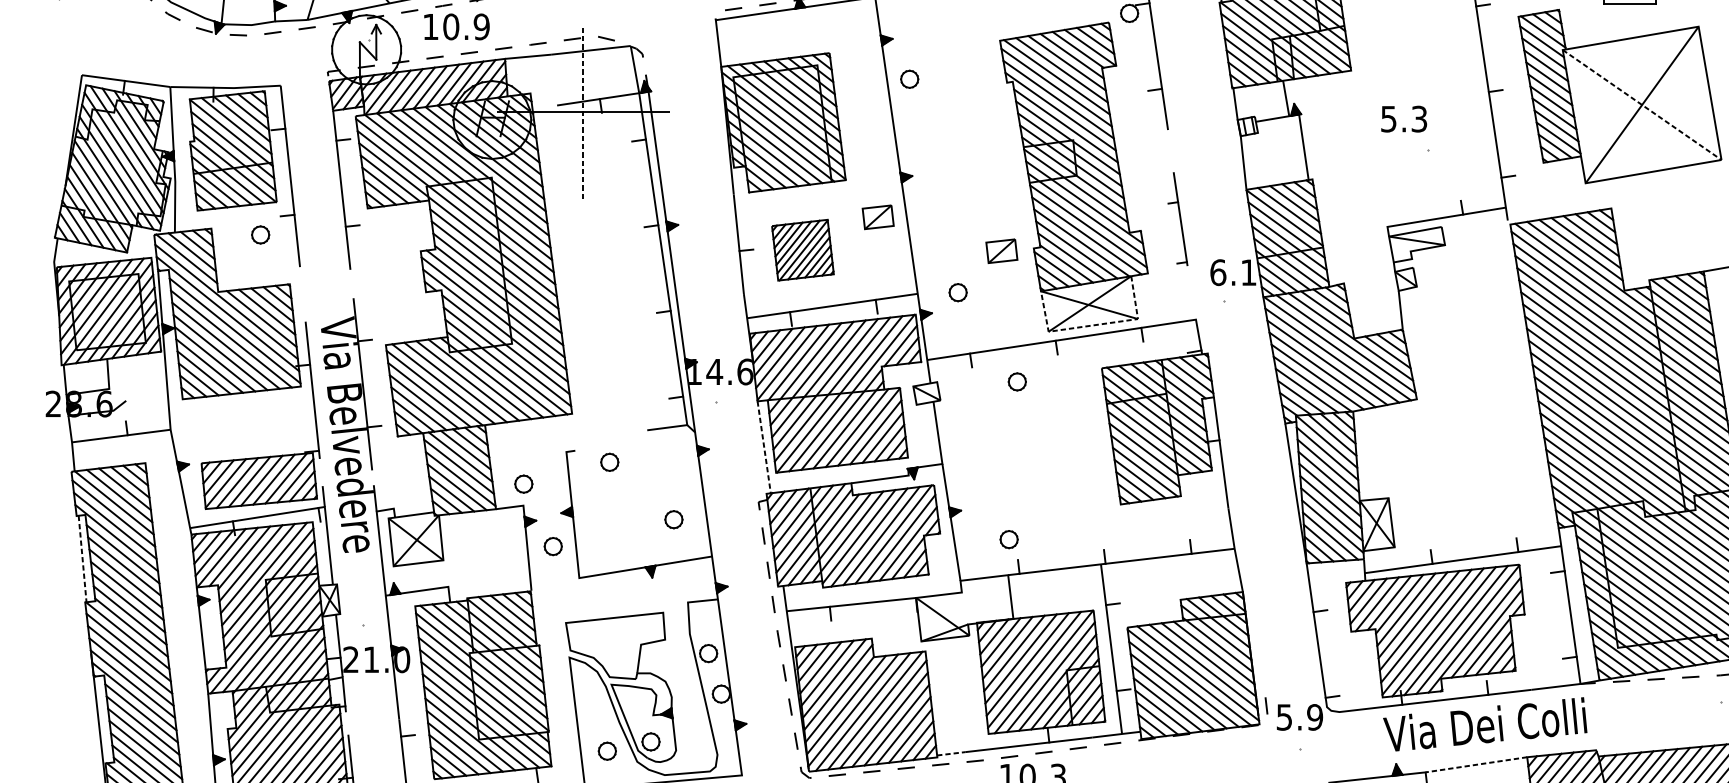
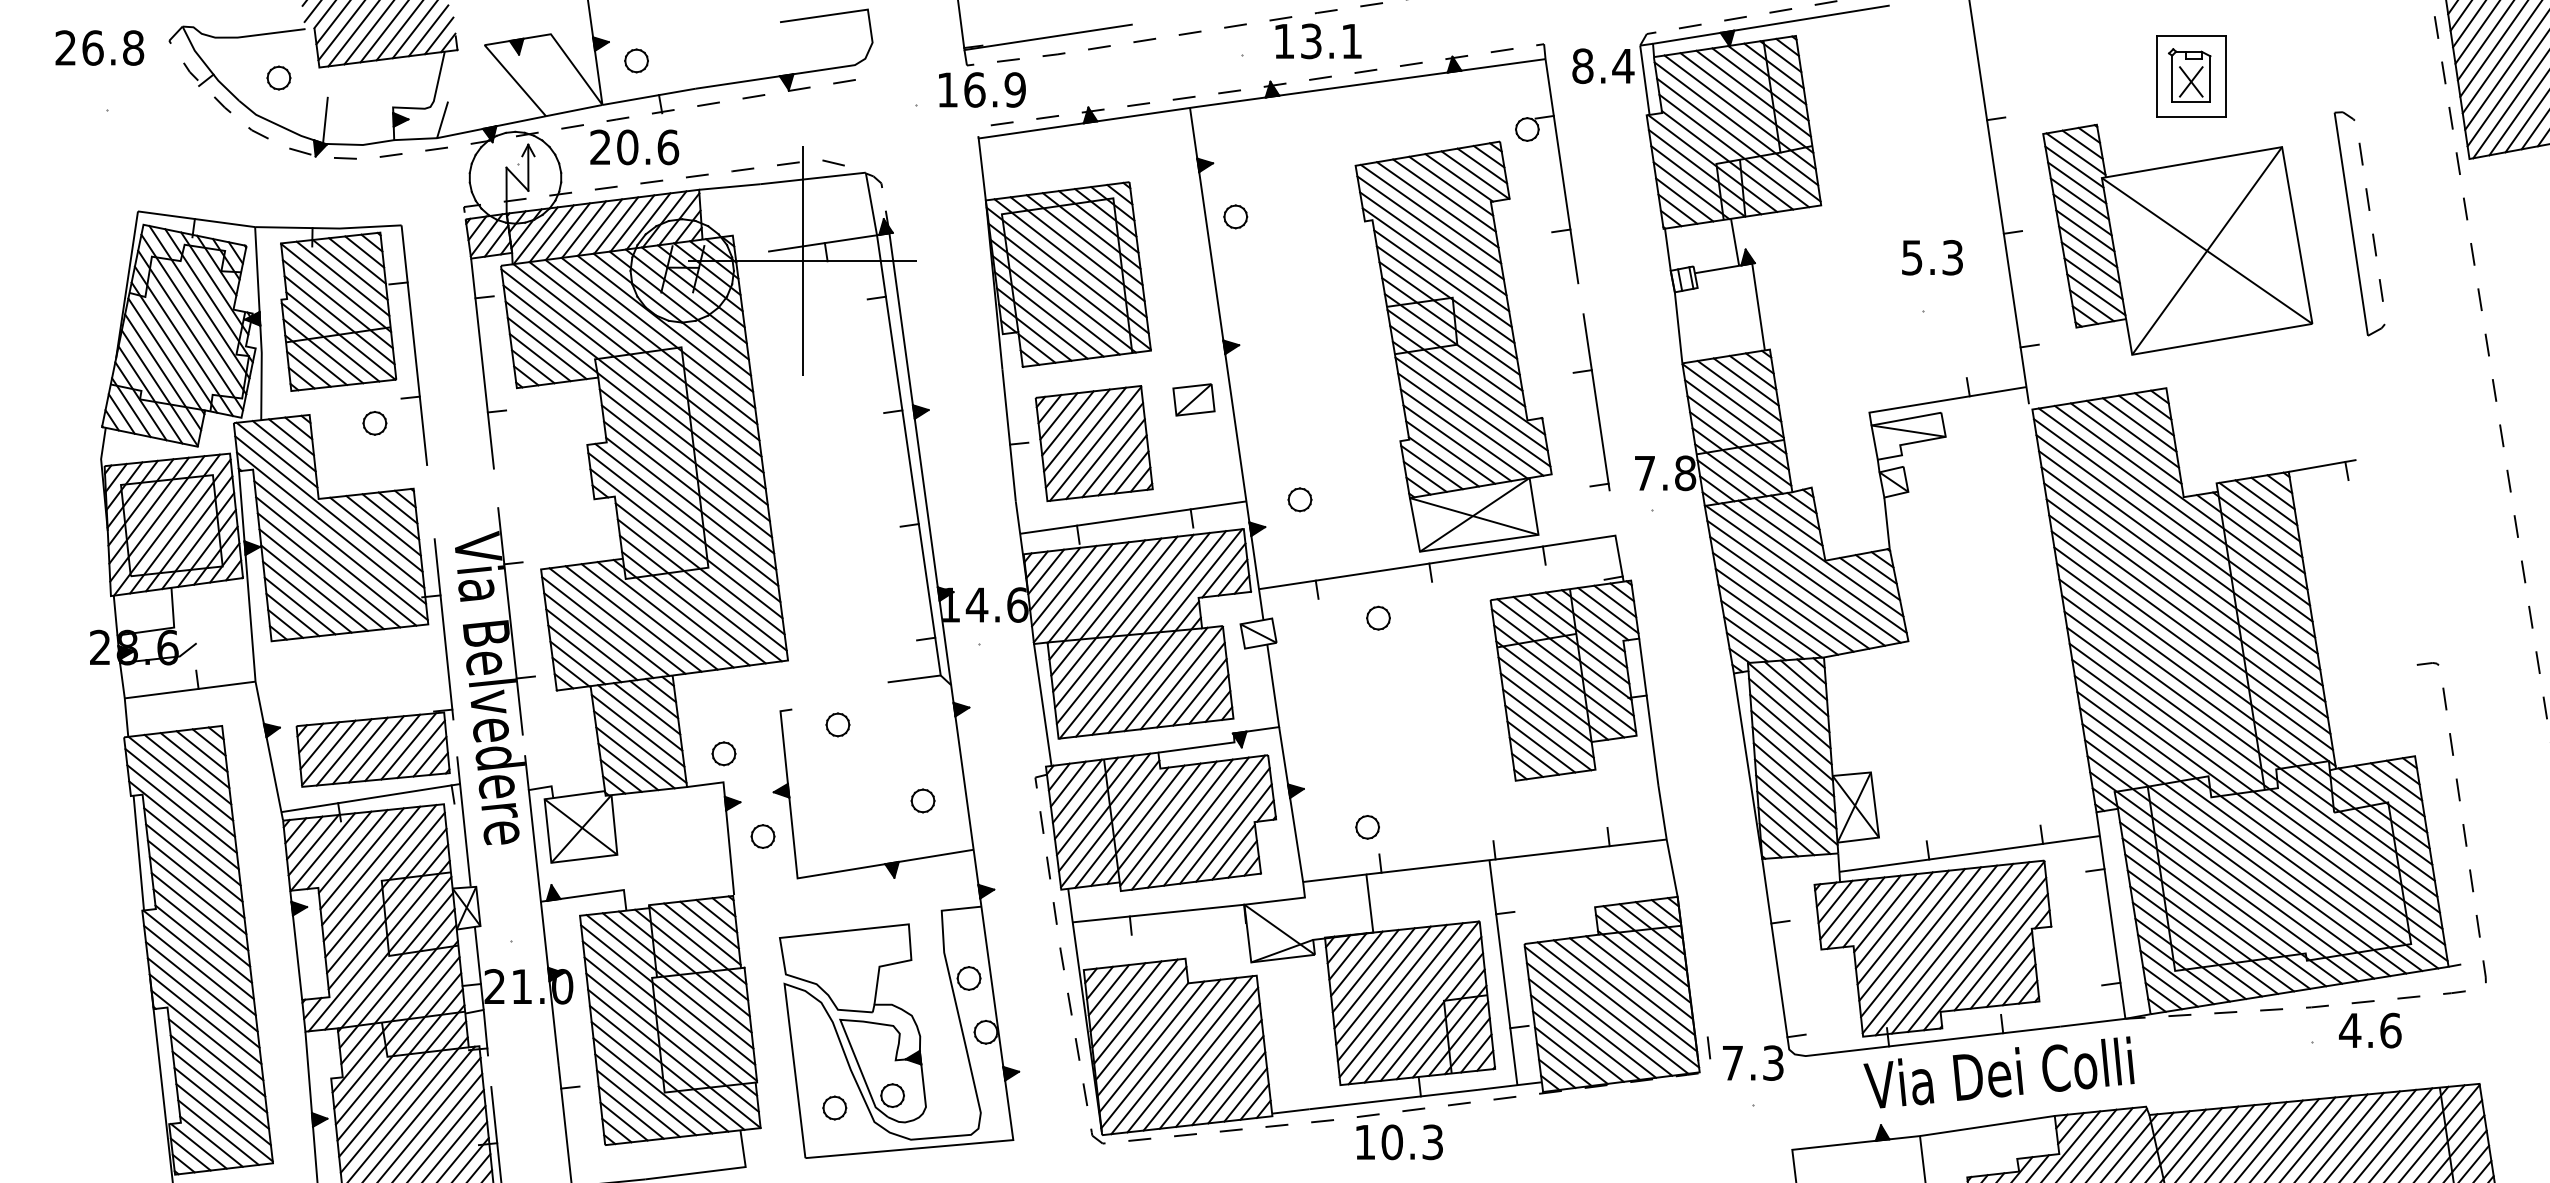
text: (456, 27) -> (634, 147), 10.9 -> 20.6
line: (1642, 105) -> (2207, 251), dashed -> solid
line: (583, 112) -> (802, 260), dashed -> solid
text: (1404, 118) -> (1932, 257), moved
part: (1177, 219) -> (1591, 402), size x1.43
part: (802, 250) -> (1093, 443), size x1.43
part: (1001, 250) -> (1357, 444), removed
text: (1233, 272) -> (1665, 473), 6.1 -> 7.8
line: (1094, 325) -> (1480, 543), dashed -> solid
line: (763, 446) -> (1042, 704), dashed -> solid
line: (82, 559) -> (138, 853), dashed -> solid
text: (1299, 716) -> (1752, 1062), 5.9 -> 7.3
line: (950, 753) -> (1290, 1111), dashed -> solid
line: (1475, 765) -> (1986, 1126), dashed -> solid

